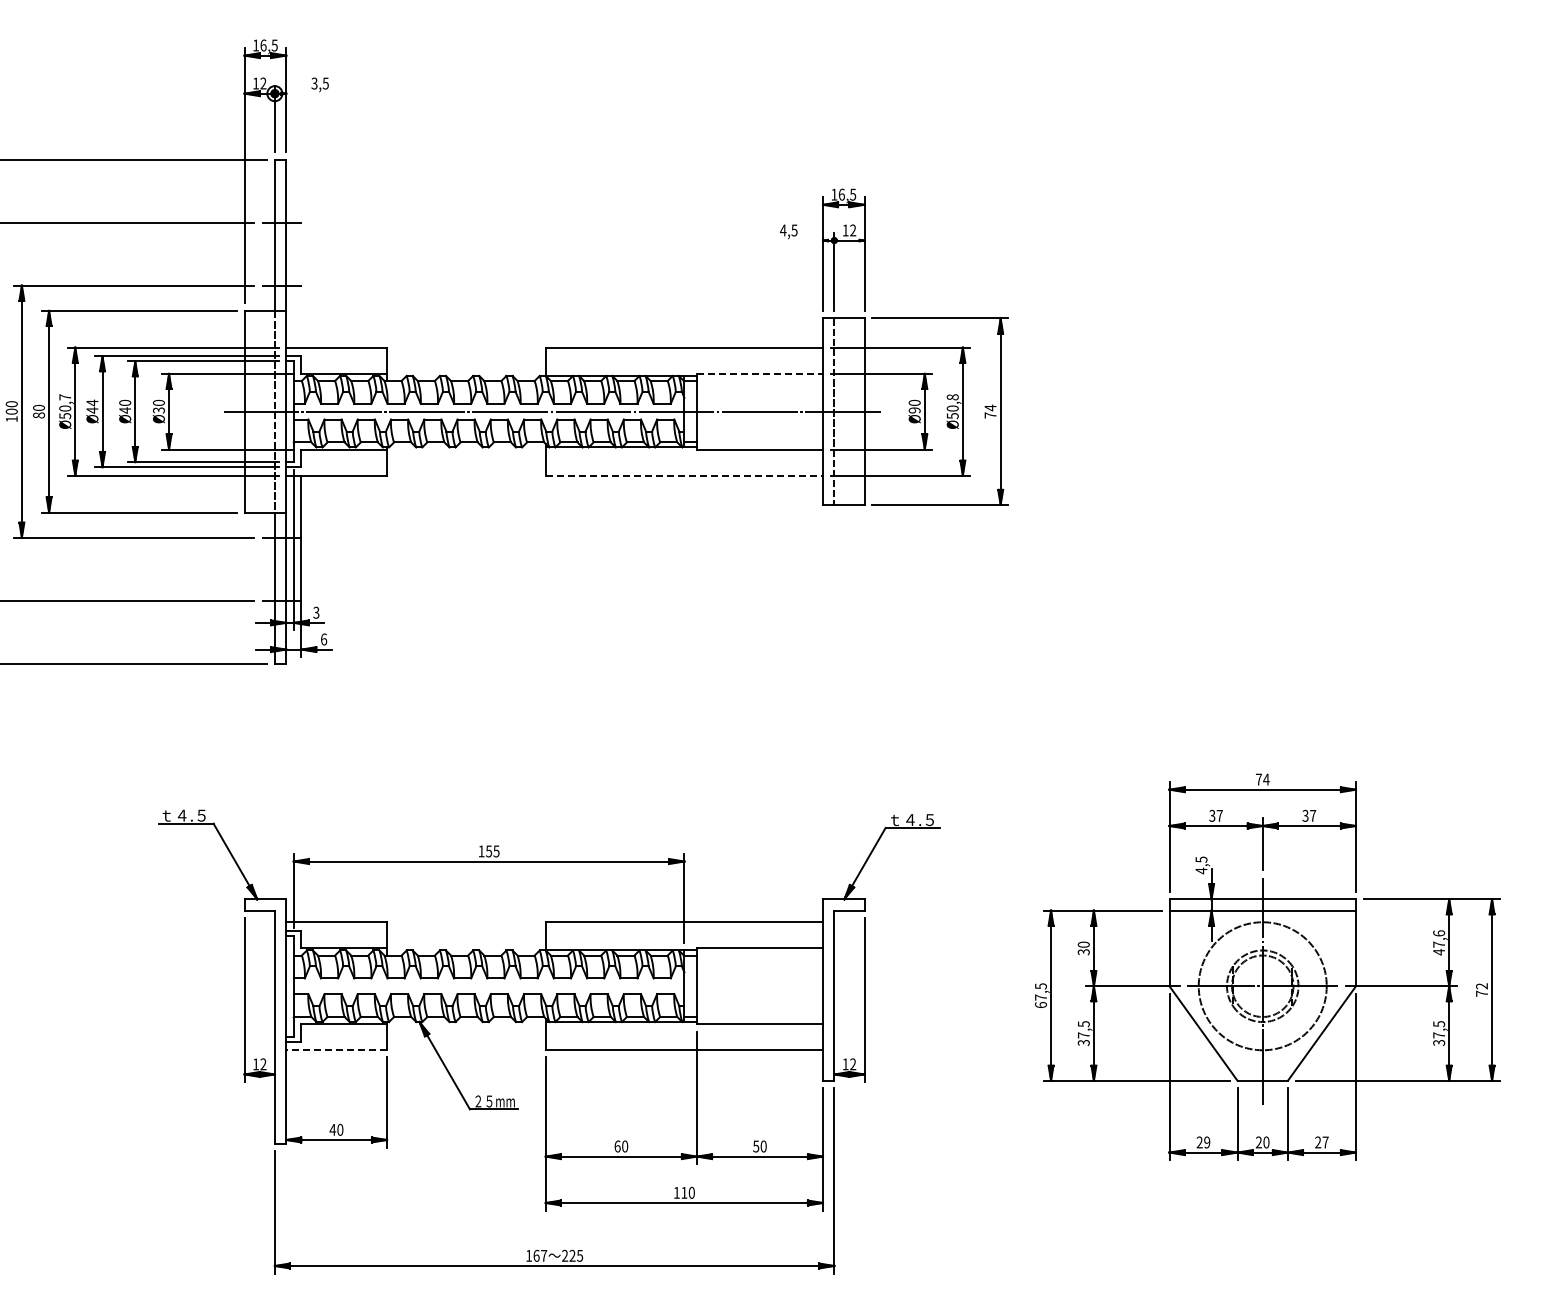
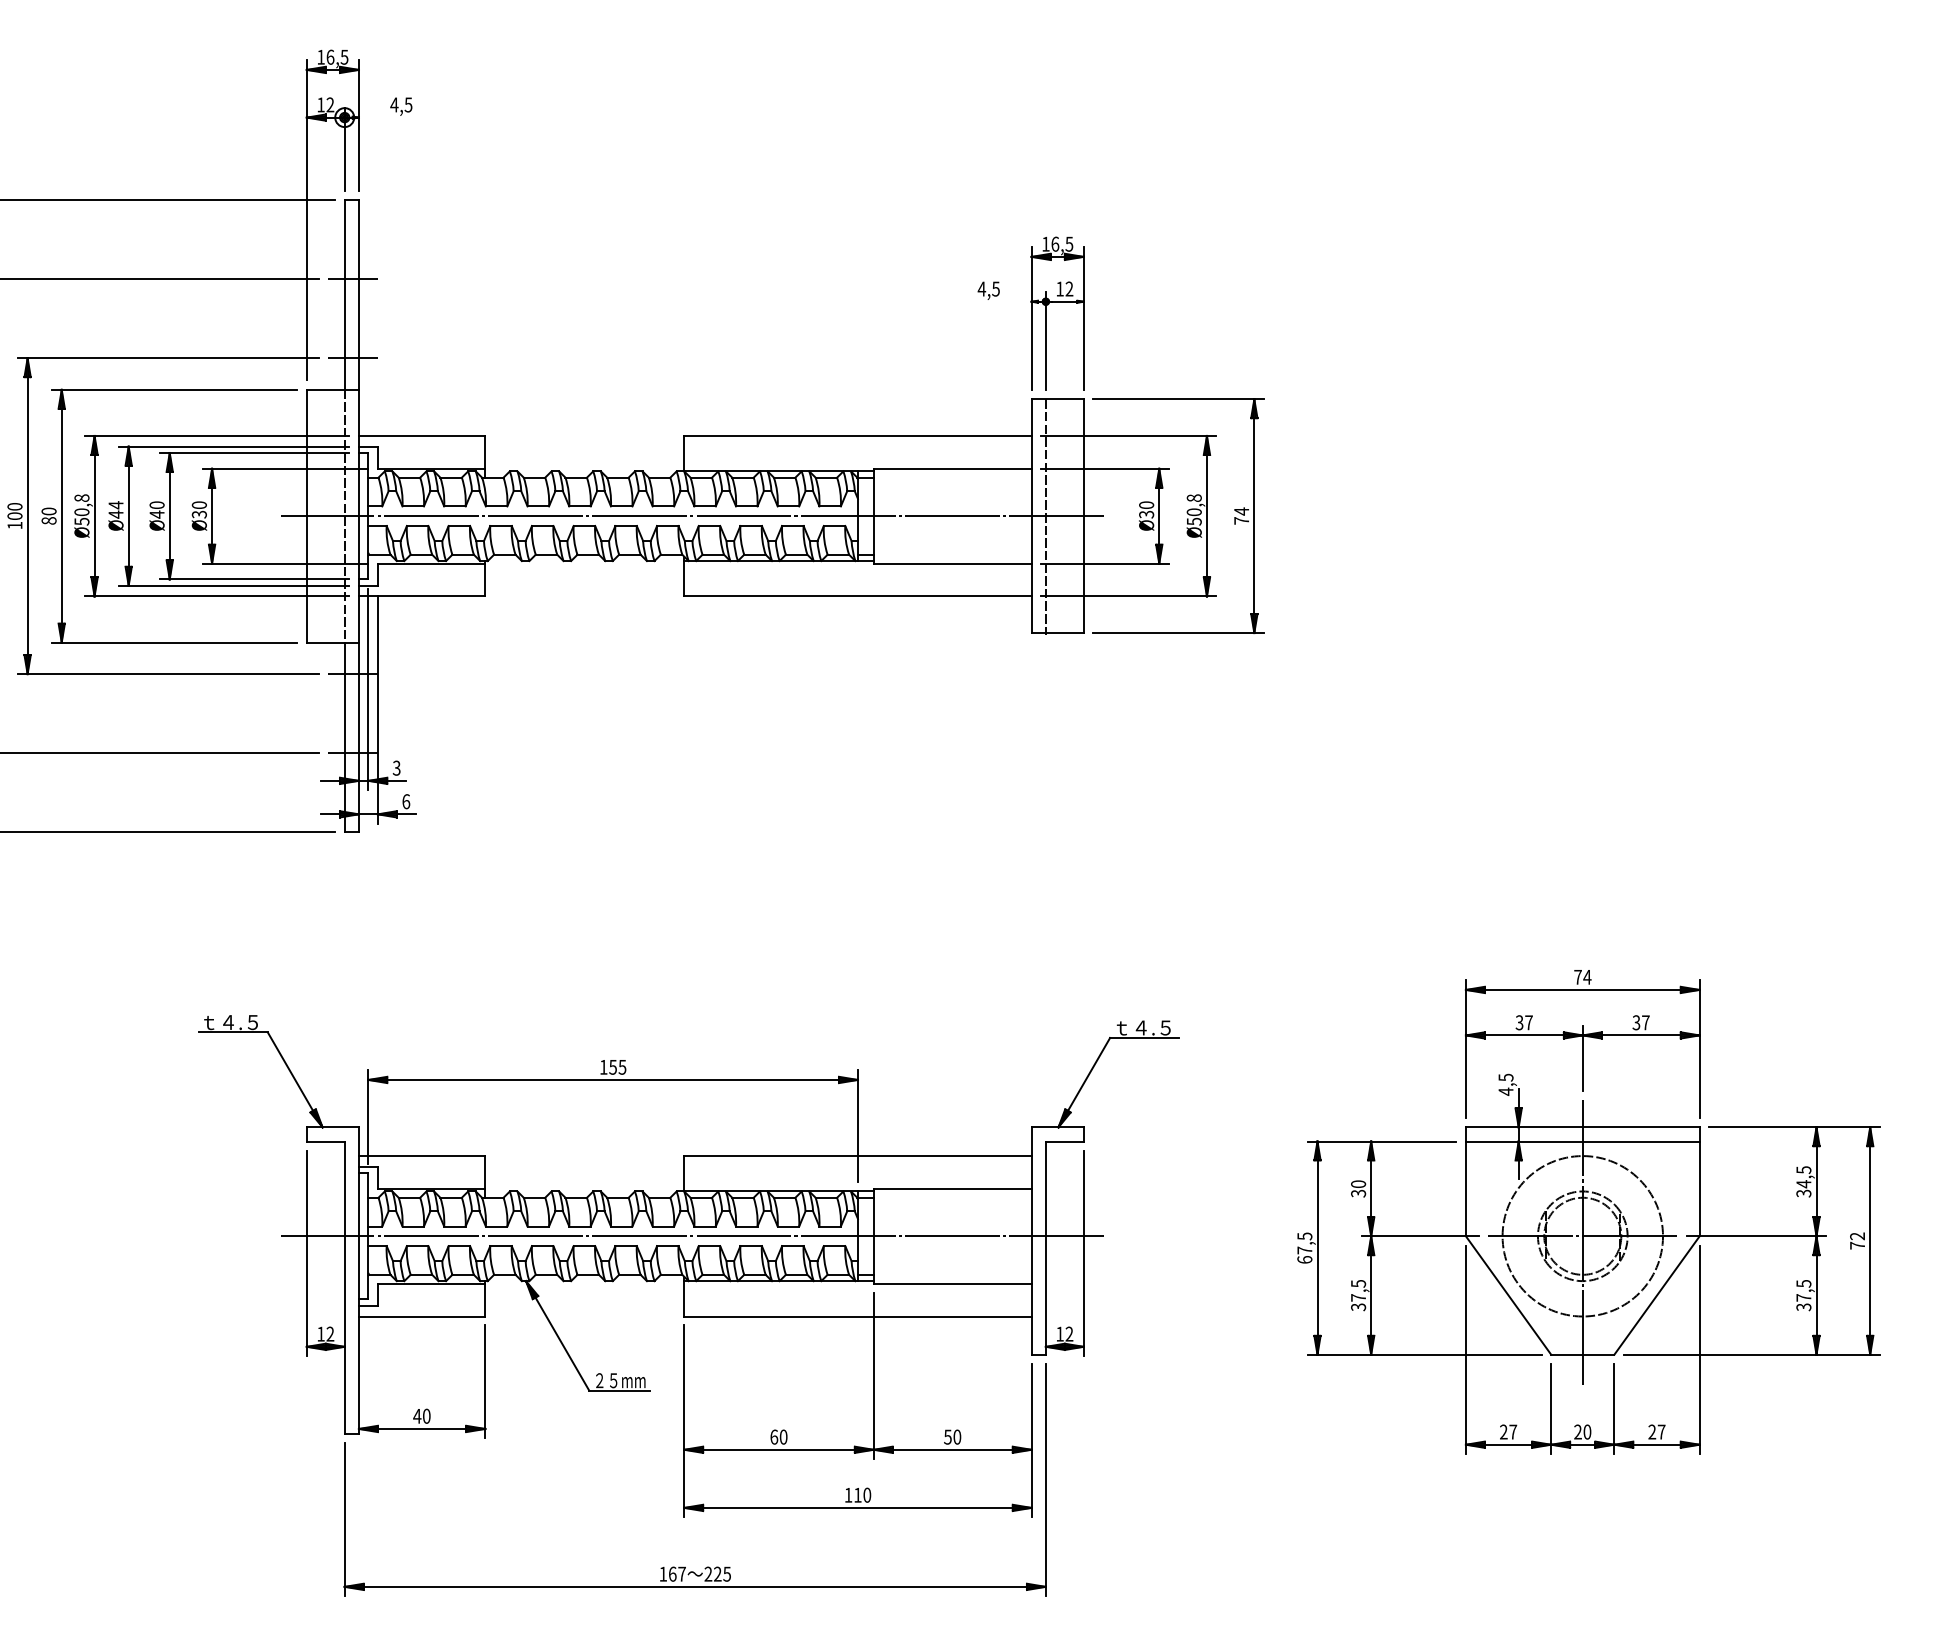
text: (314, 83) -> (394, 104), 3,5 -> 4,5
line: (760, 373) -> (953, 468), dashed -> solid
text: (65, 397) -> (82, 498), Ø50,7 -> Ø50,8
text: (914, 410) -> (1146, 514), Ø90 -> Ø30
line: (684, 475) -> (858, 596), dashed -> solid
text: (1439, 942) -> (1804, 1181), 47,6 -> 34,5
line: (552, 986) -> (692, 1236), added
line: (336, 1050) -> (421, 1316), dashed -> solid
text: (1207, 1142) -> (1513, 1432), 29 -> 27

